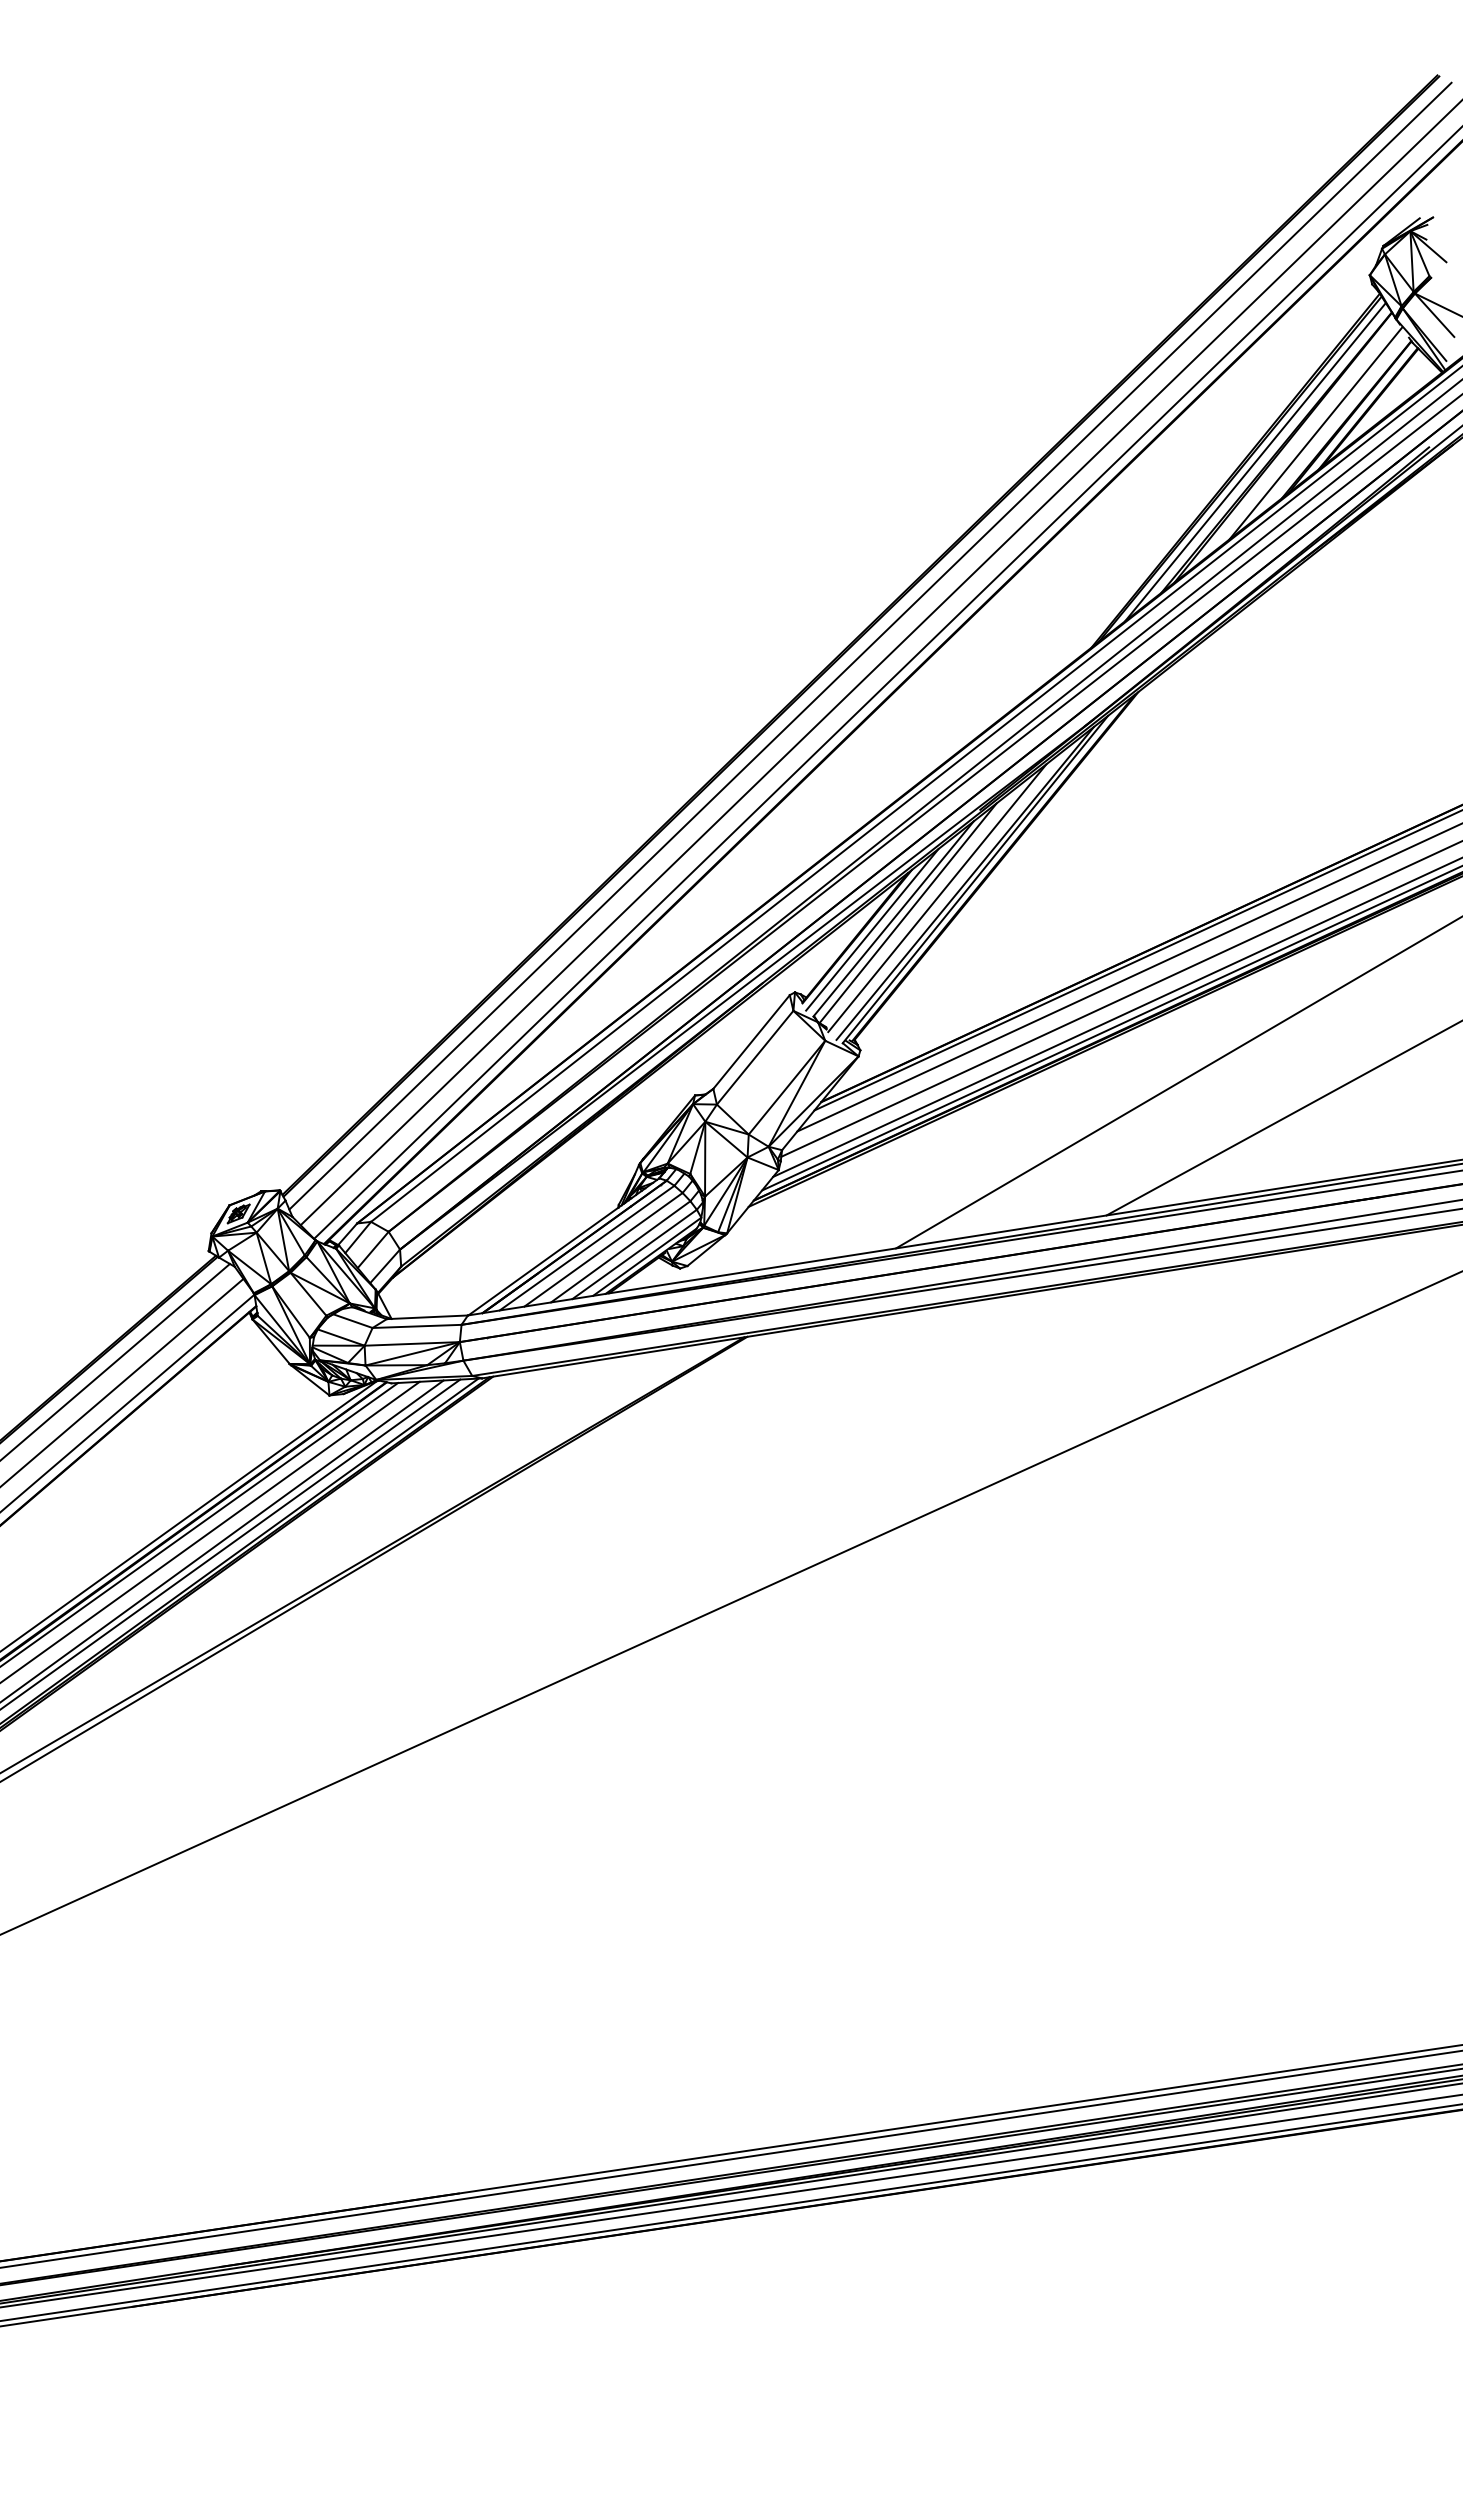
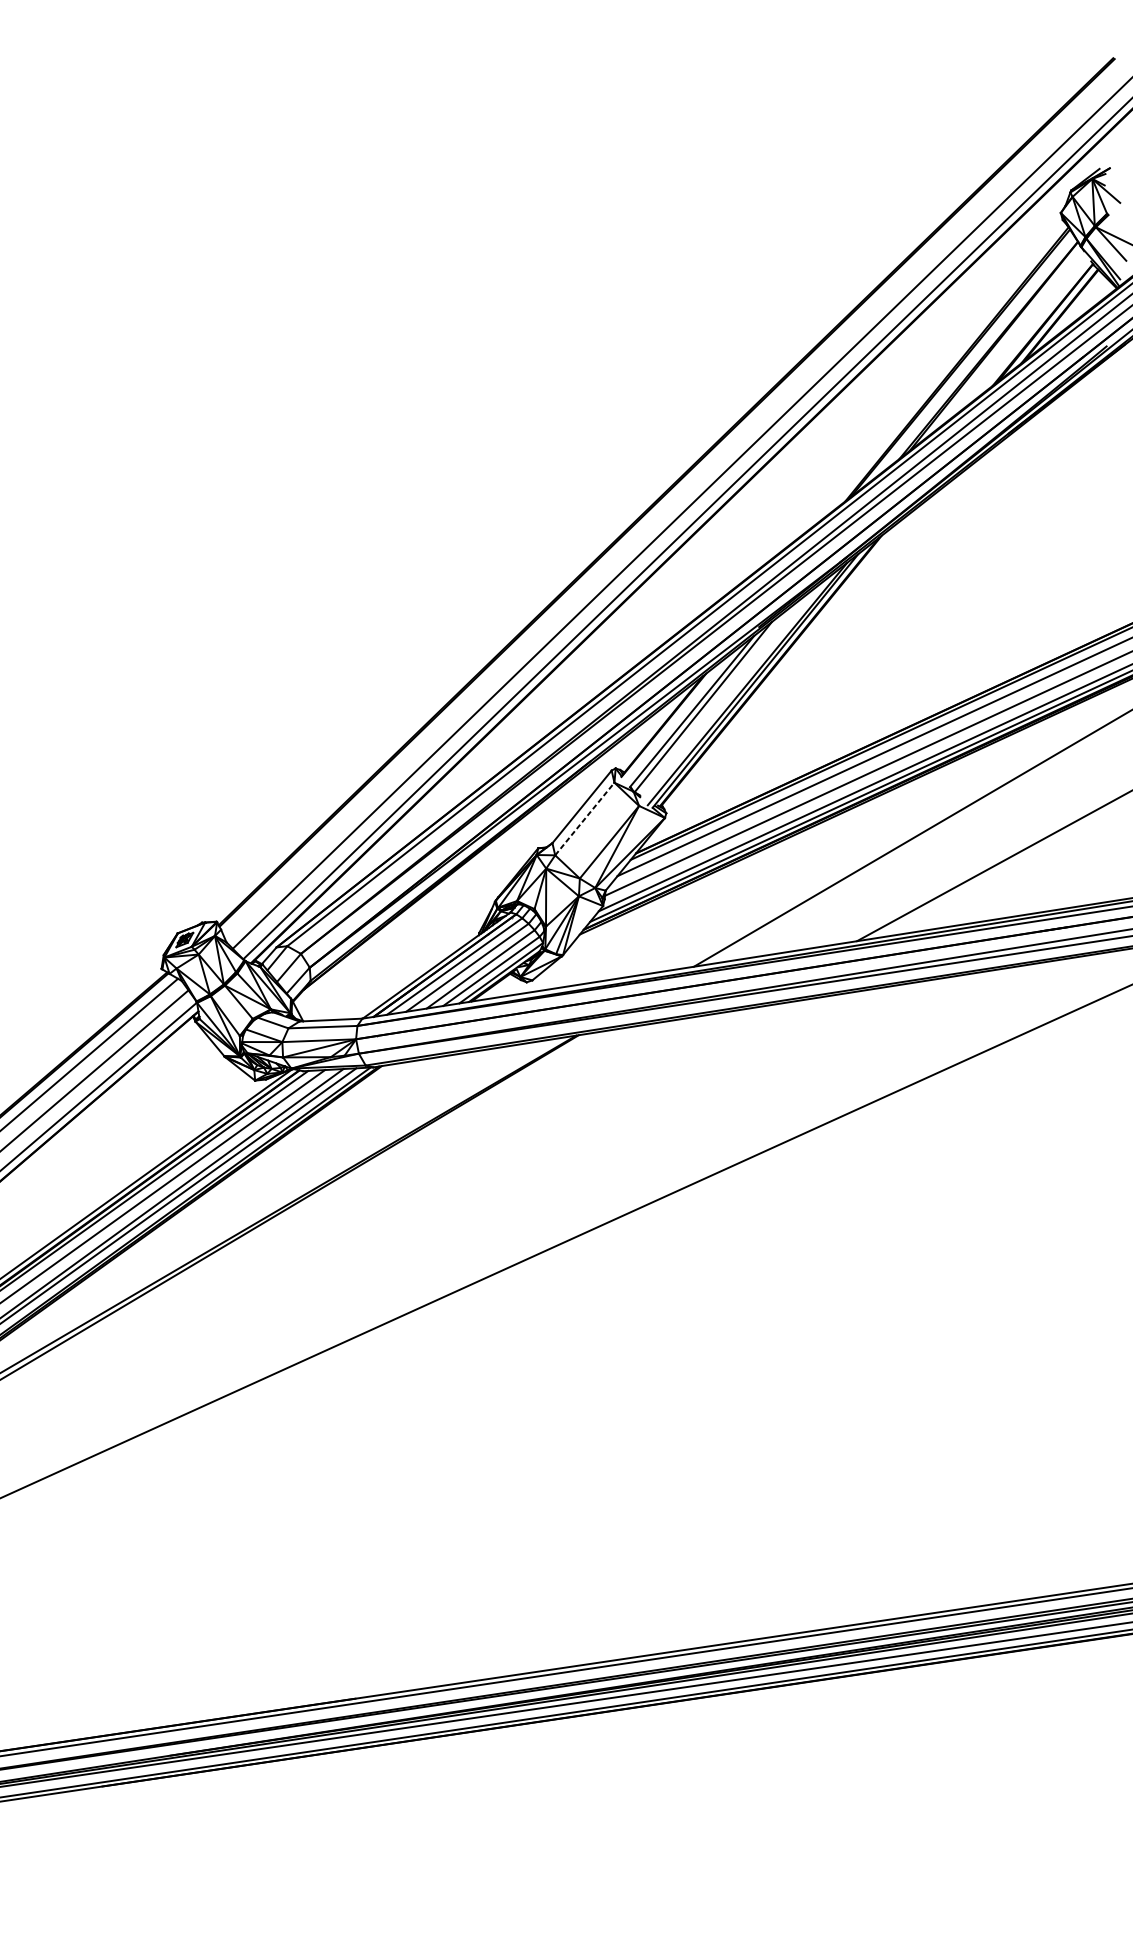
line: (1315, 433) -> (1018, 335), removed
line: (1255, 462) -> (972, 358), removed
line: (870, 645) -> (674, 499), removed
line: (937, 898) -> (726, 695), removed
line: (872, 929) -> (675, 719), removed
line: (755, 1057) -> (585, 818), solid -> dashed

